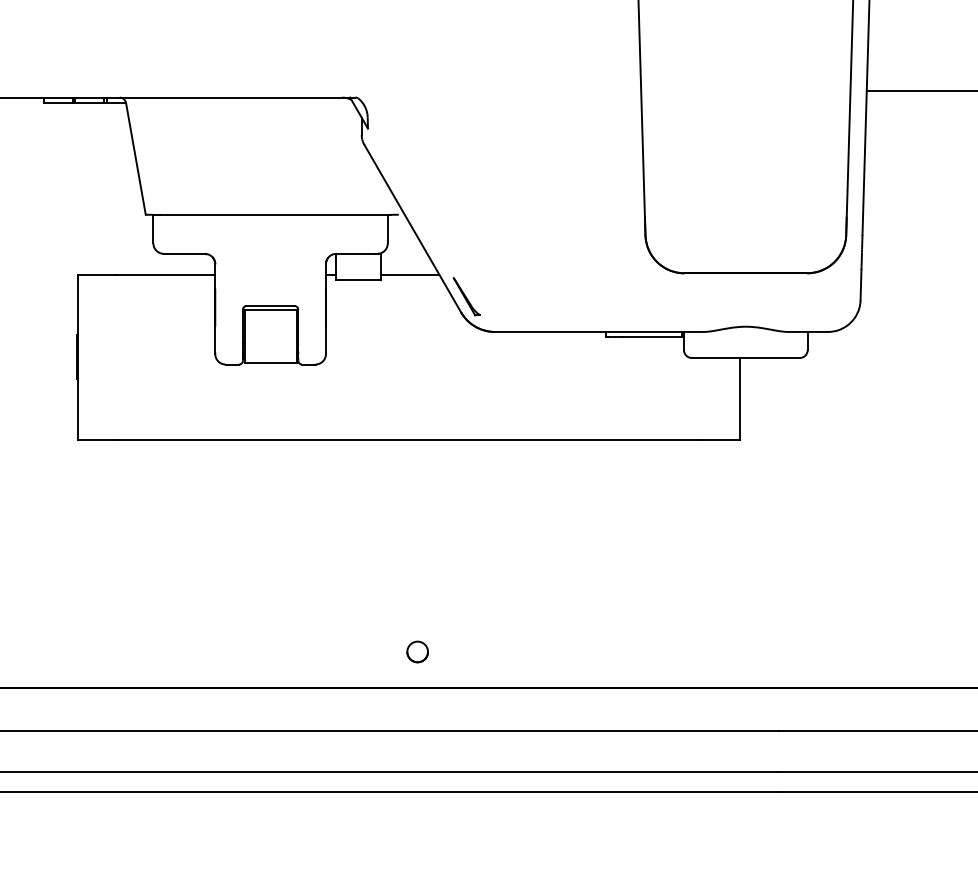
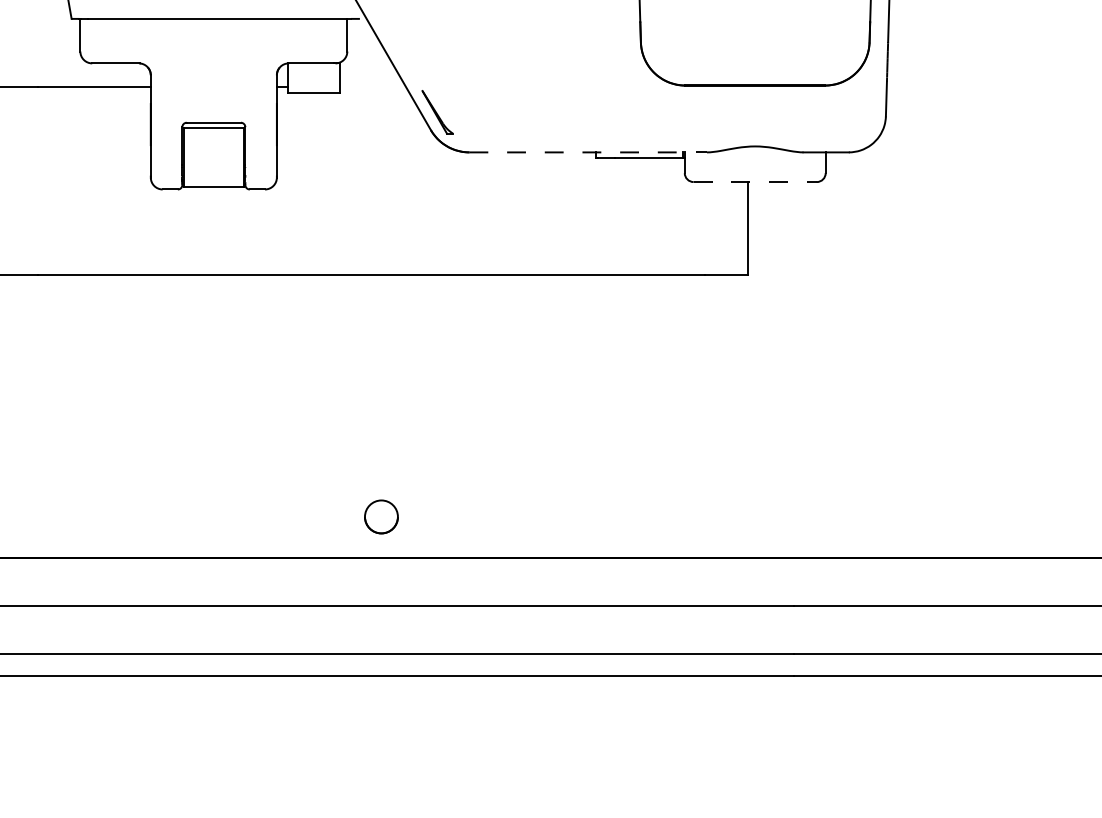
line: (410, 274) -> (373, 86), removed
line: (599, 331) -> (588, 151), solid -> dashed
line: (746, 358) -> (755, 182), solid -> dashed
part: (417, 651) -> (381, 516), size x1.4

